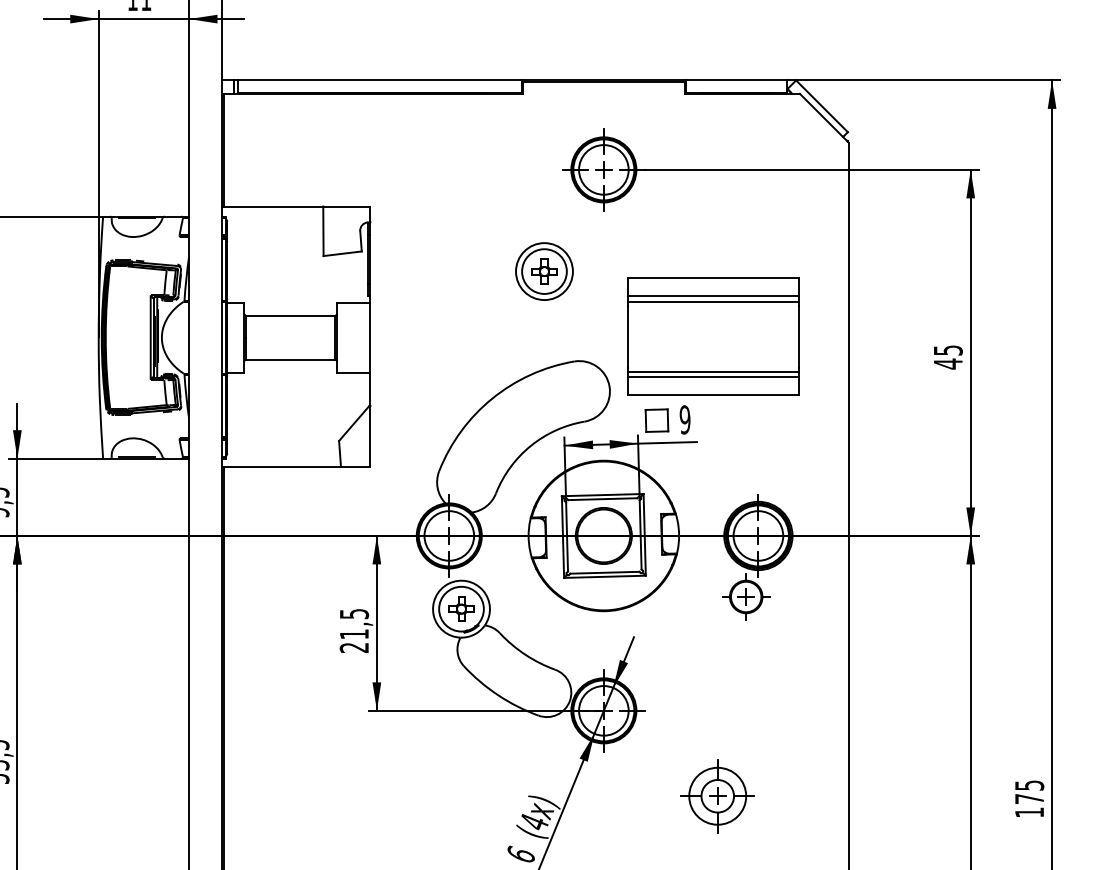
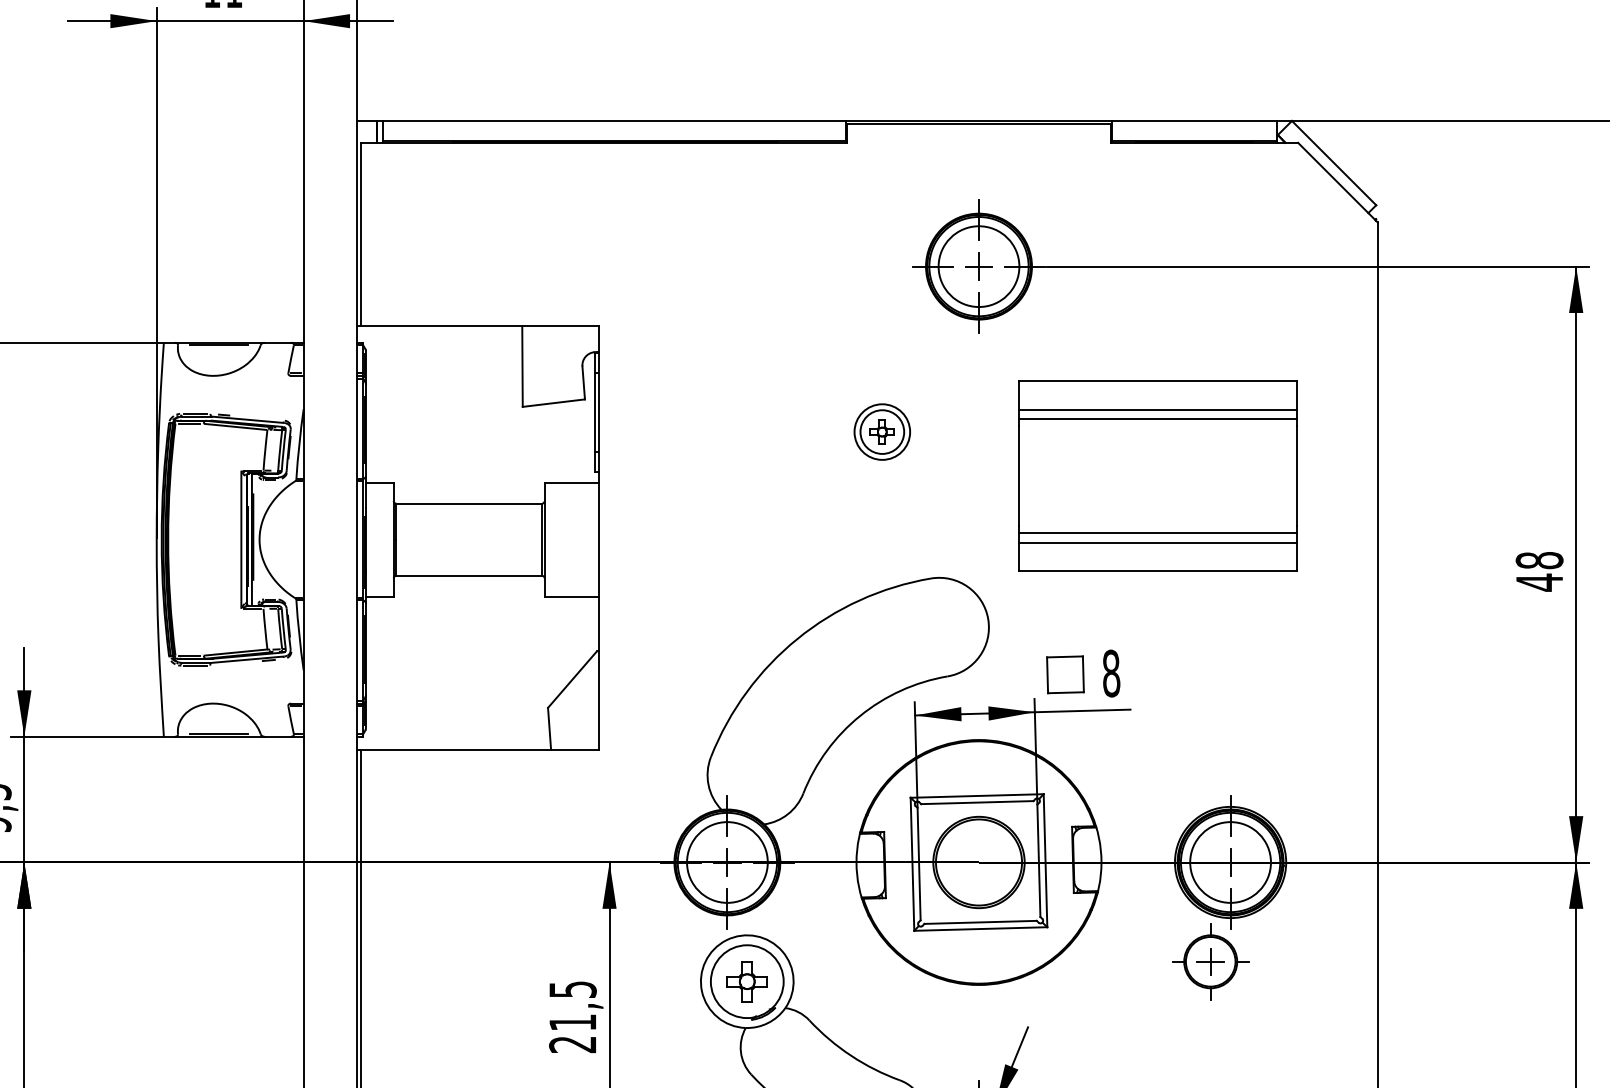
part: (544, 271) -> (882, 432), size x0.6
part: (713, 336) -> (1157, 475), moved
text: (947, 350) -> (1538, 560), 45 -> 48
text: (684, 419) -> (1110, 672), 9 -> 8

